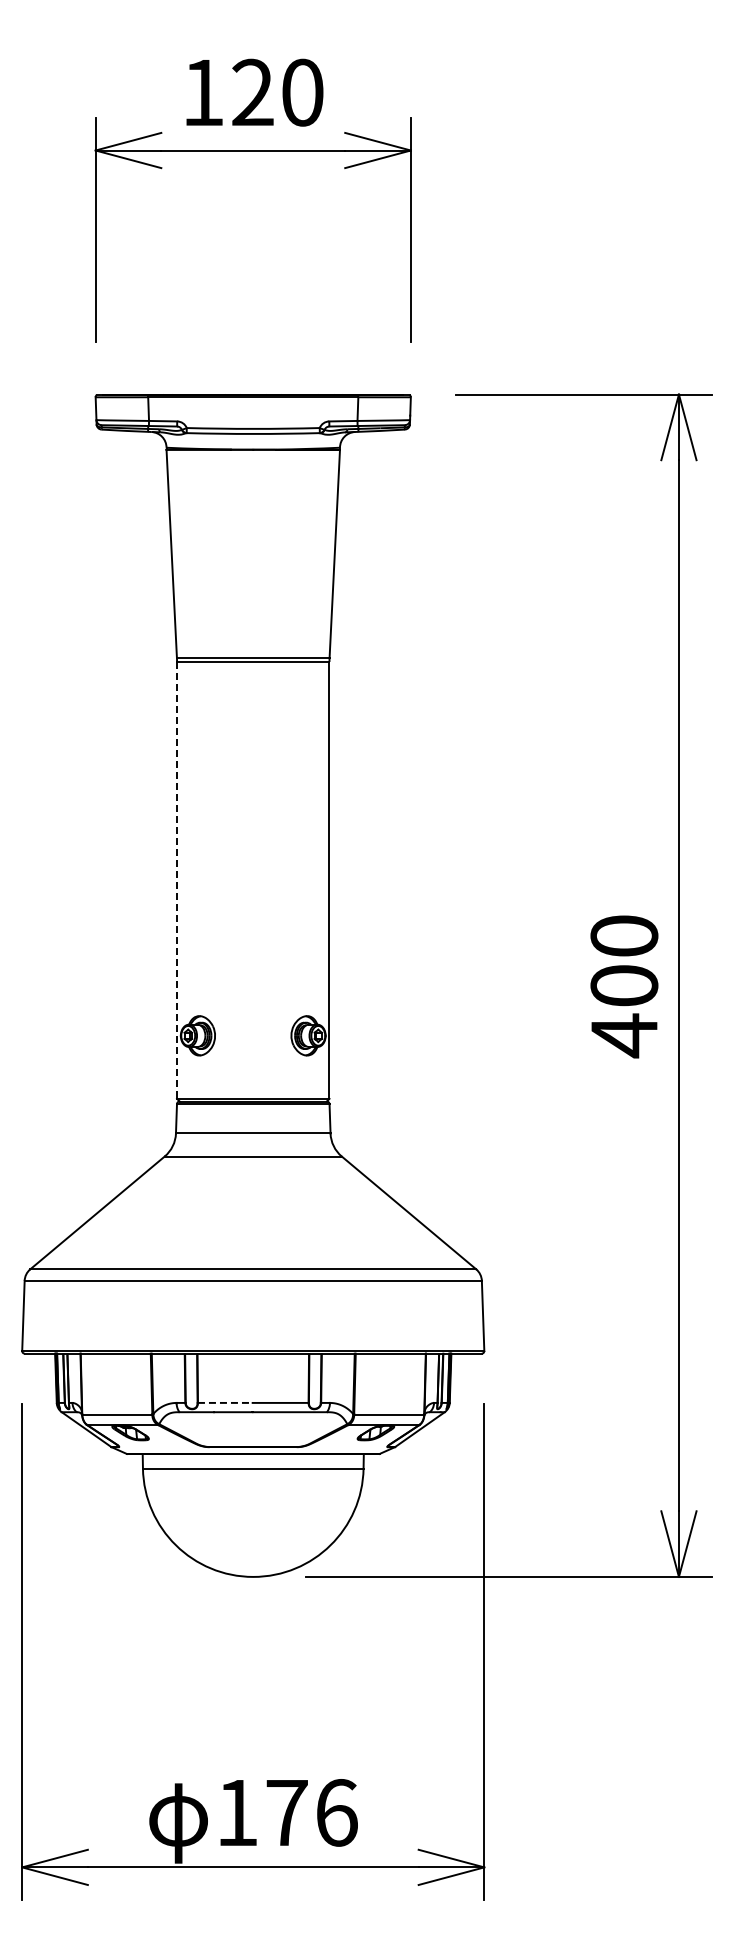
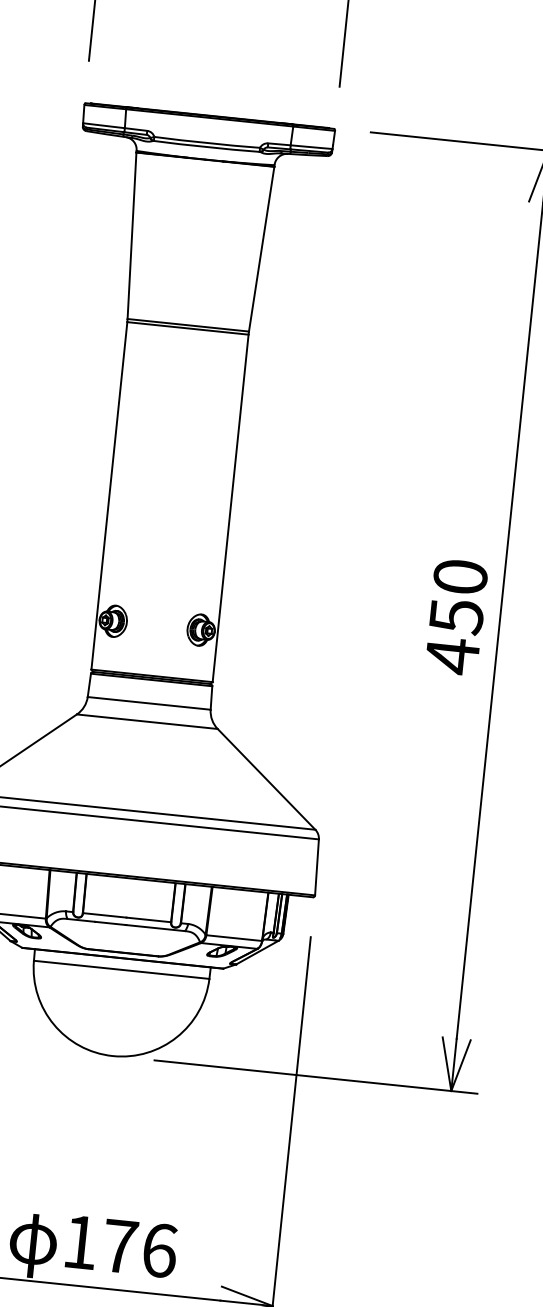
line: (177, 880) -> (109, 495), dashed -> solid
text: (624, 986) -> (456, 617), 400 -> 450
line: (225, 1402) -> (105, 915), dashed -> solid

